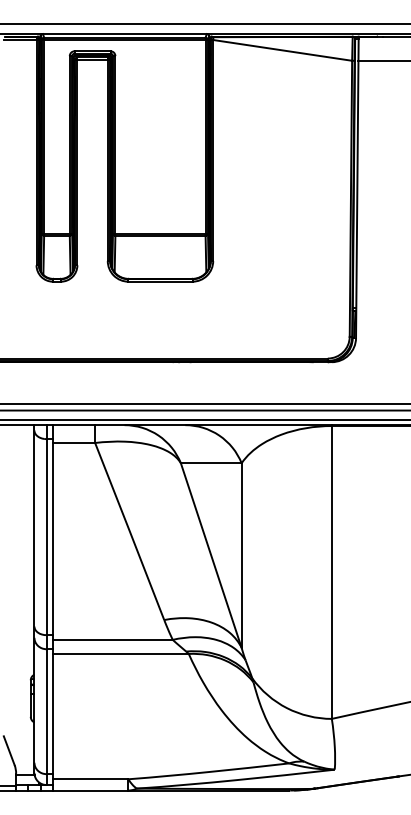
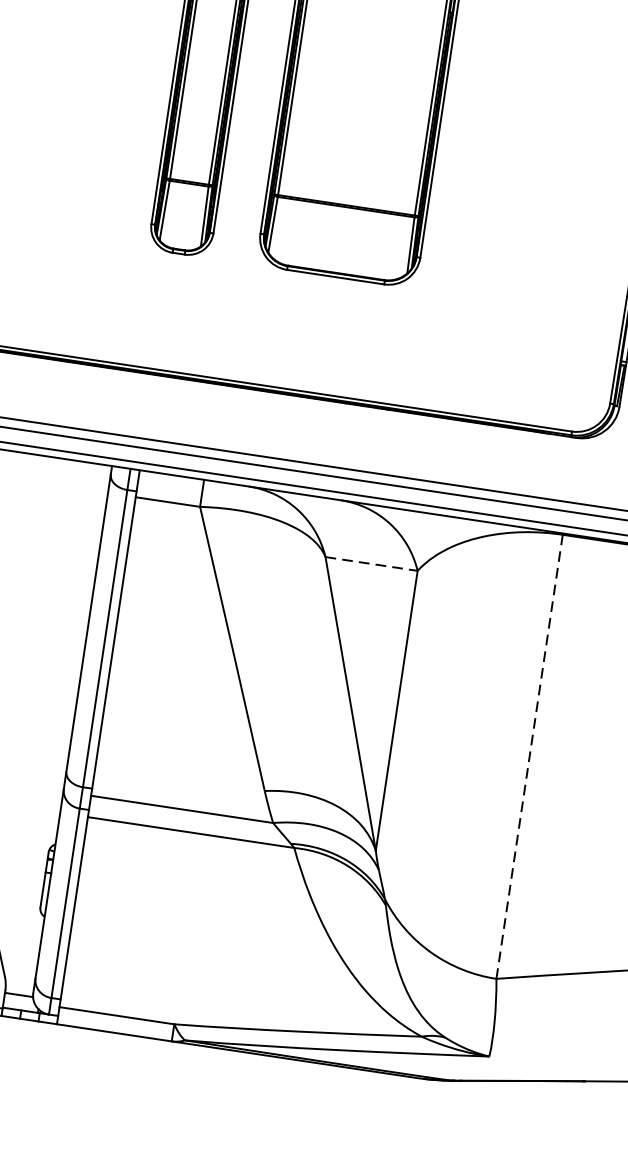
line: (211, 463) -> (371, 564), solid -> dashed
line: (331, 572) -> (529, 756), solid -> dashed

